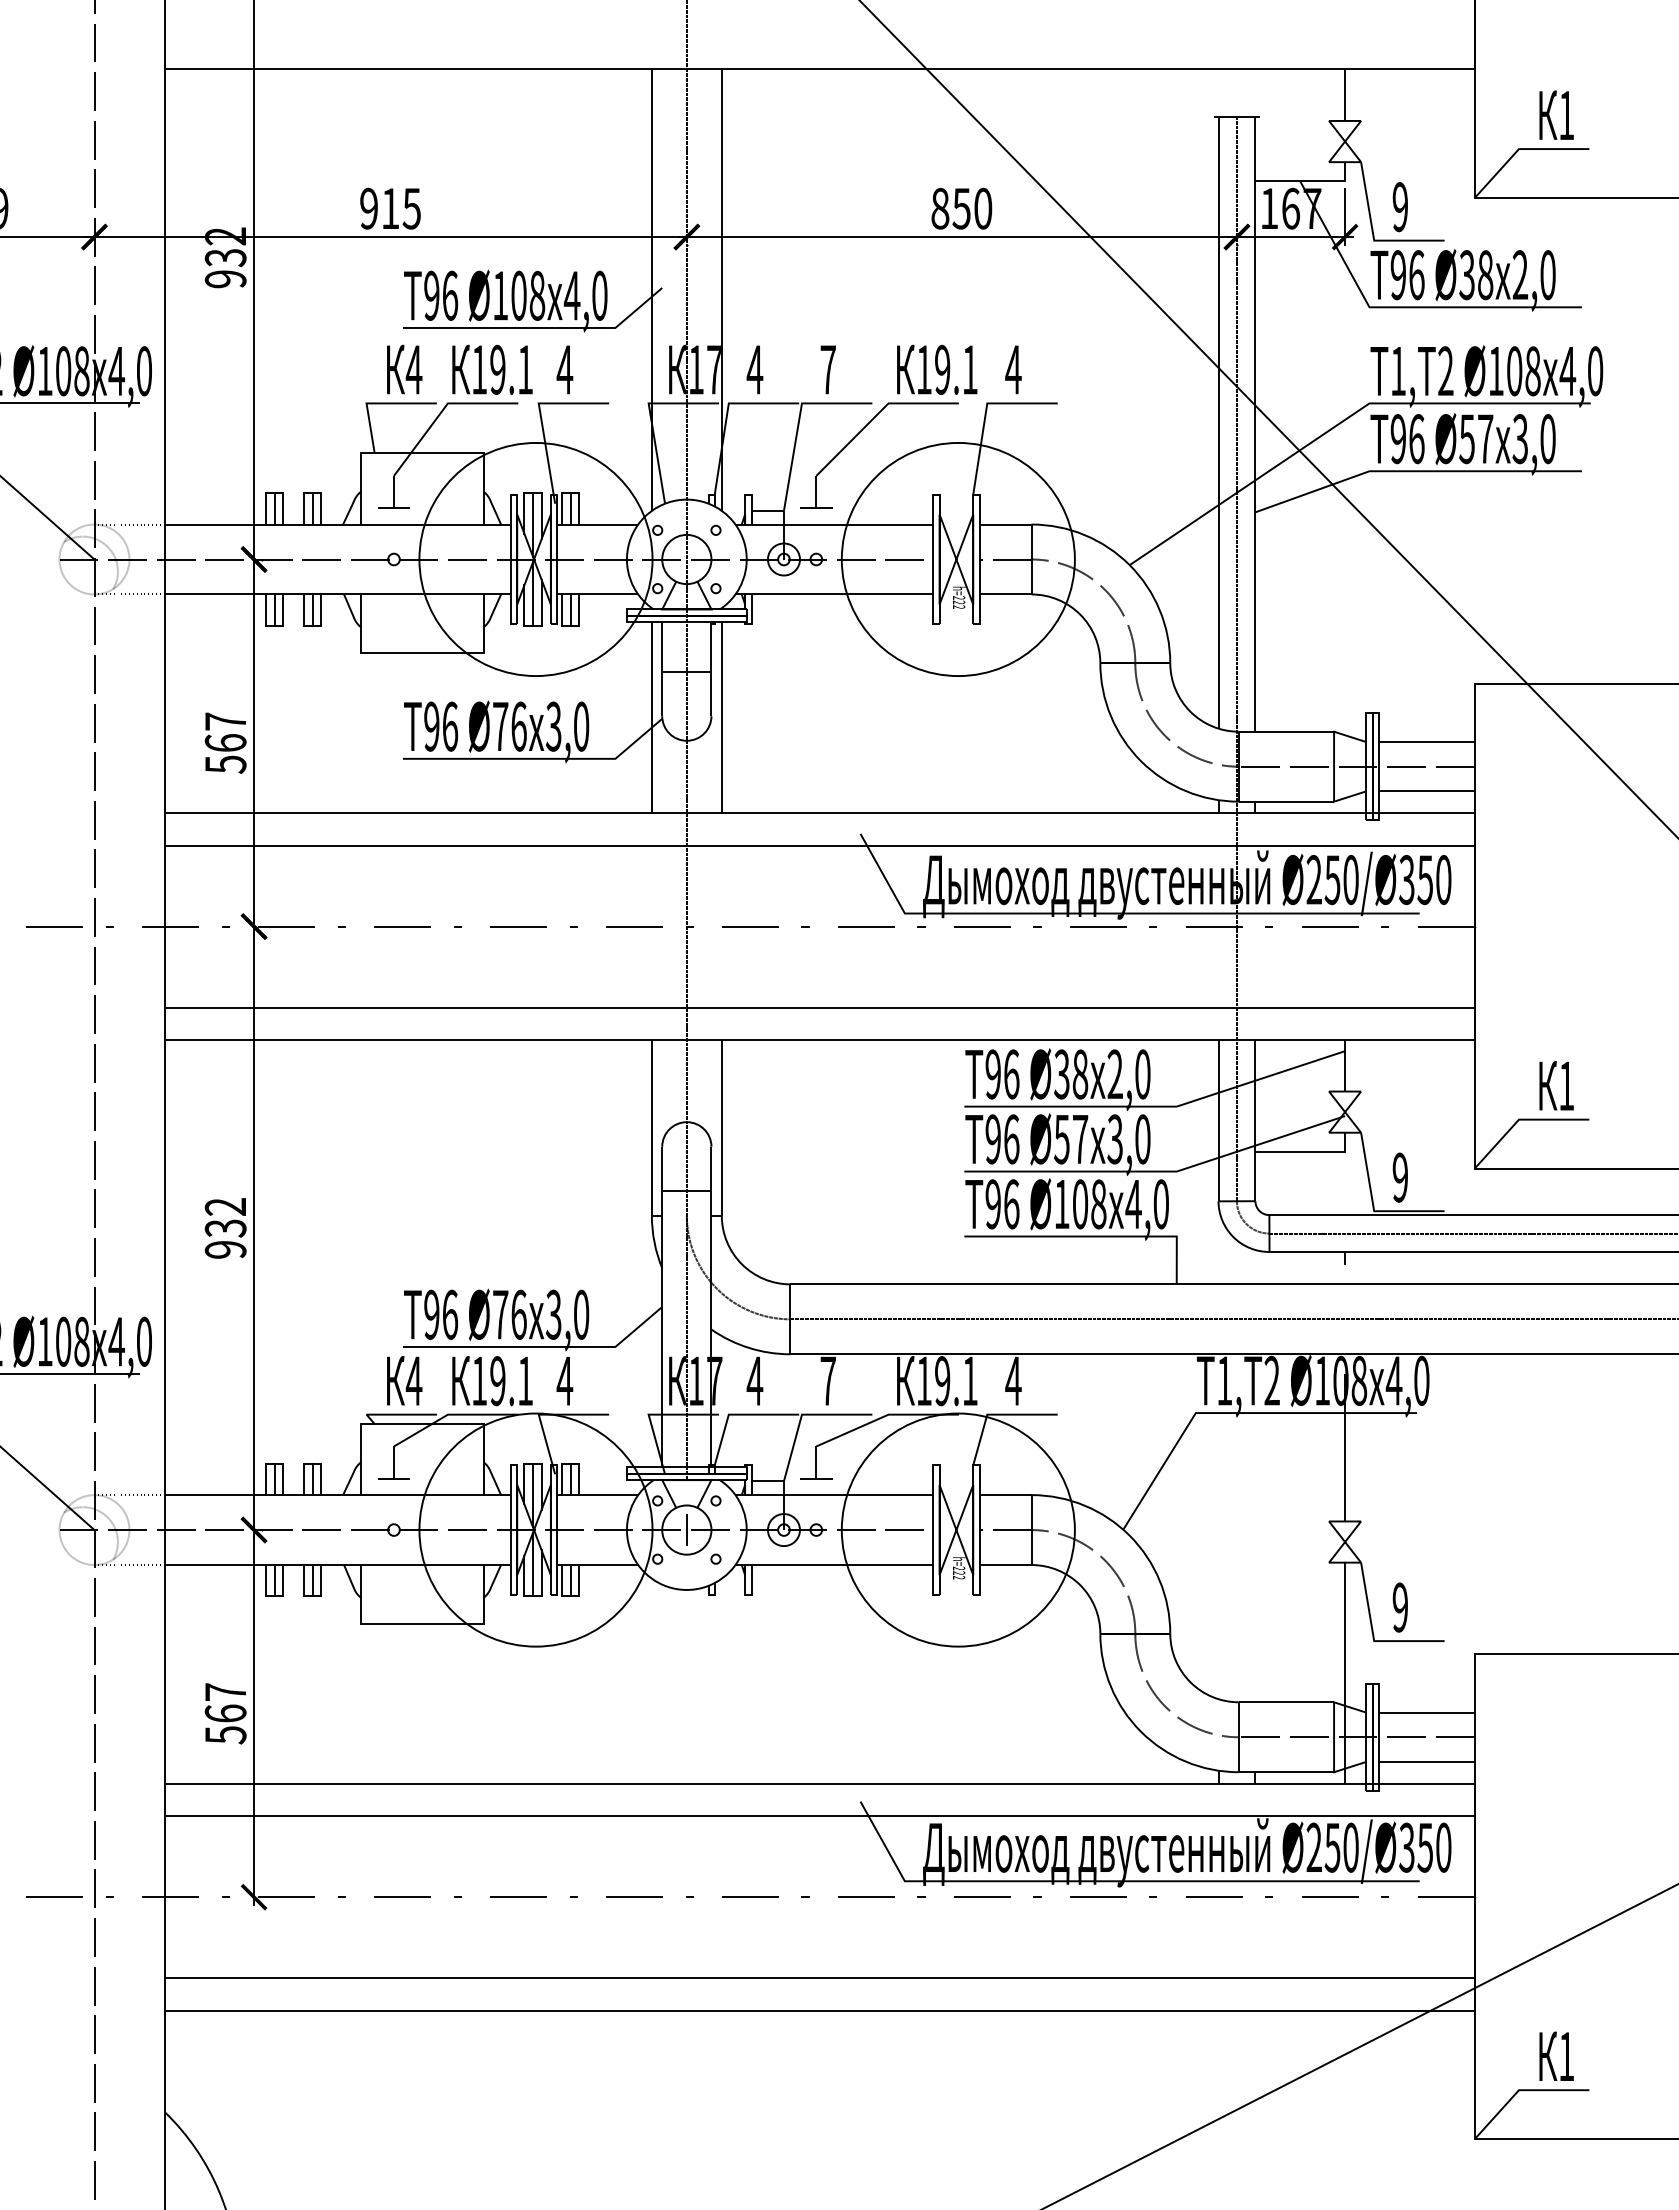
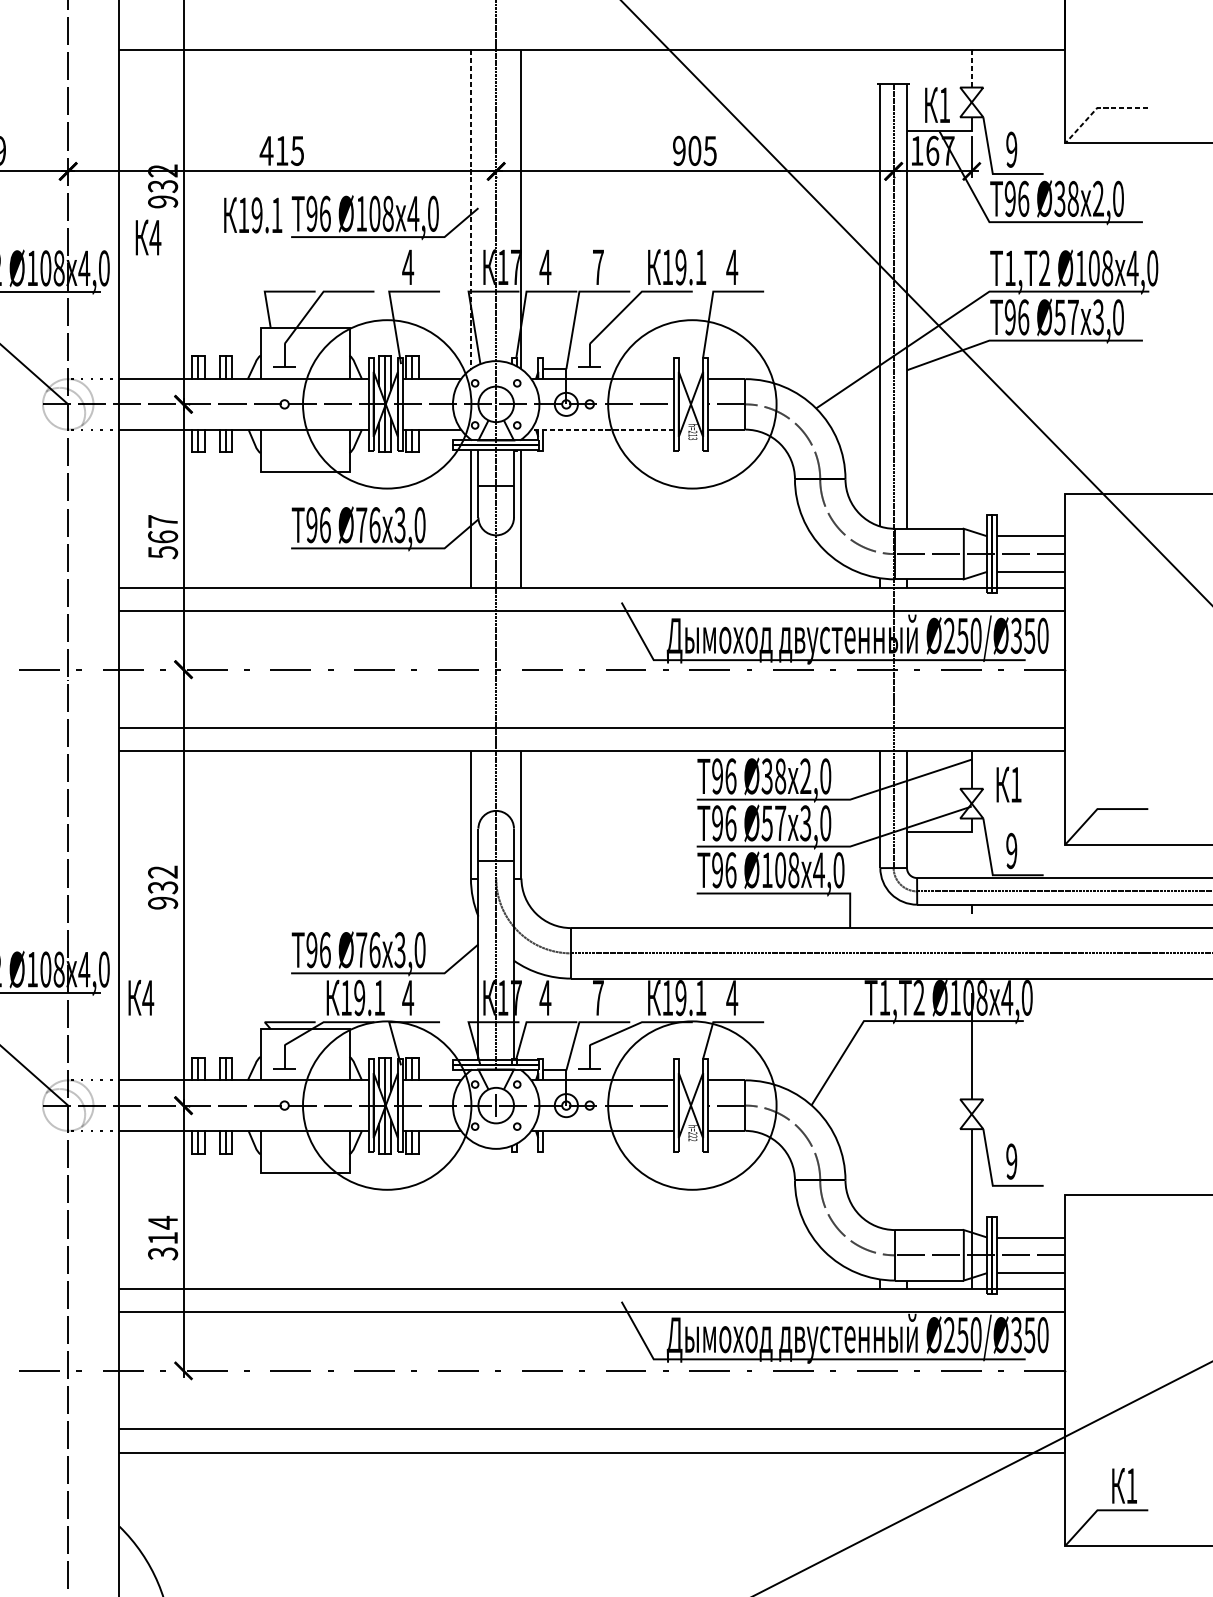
line: (1345, 95) -> (972, 69), solid -> dashed
text: (1556, 114) -> (937, 104), moved
line: (1519, 149) -> (1097, 108), solid -> dashed
text: (368, 208) -> (266, 150), 915 -> 415
text: (961, 208) -> (694, 150), 850 -> 905
line: (651, 290) -> (470, 210), solid -> dashed
text: (404, 369) -> (148, 237), moved
text: (492, 369) -> (253, 215), moved
line: (834, 594) -> (602, 429), solid -> dashed
text: (959, 604) -> (693, 436), h=222 -> h=213
text: (1556, 1085) -> (1008, 784), moved
text: (404, 1380) -> (141, 997), moved
text: (225, 1713) -> (162, 1238), 567 -> 314

